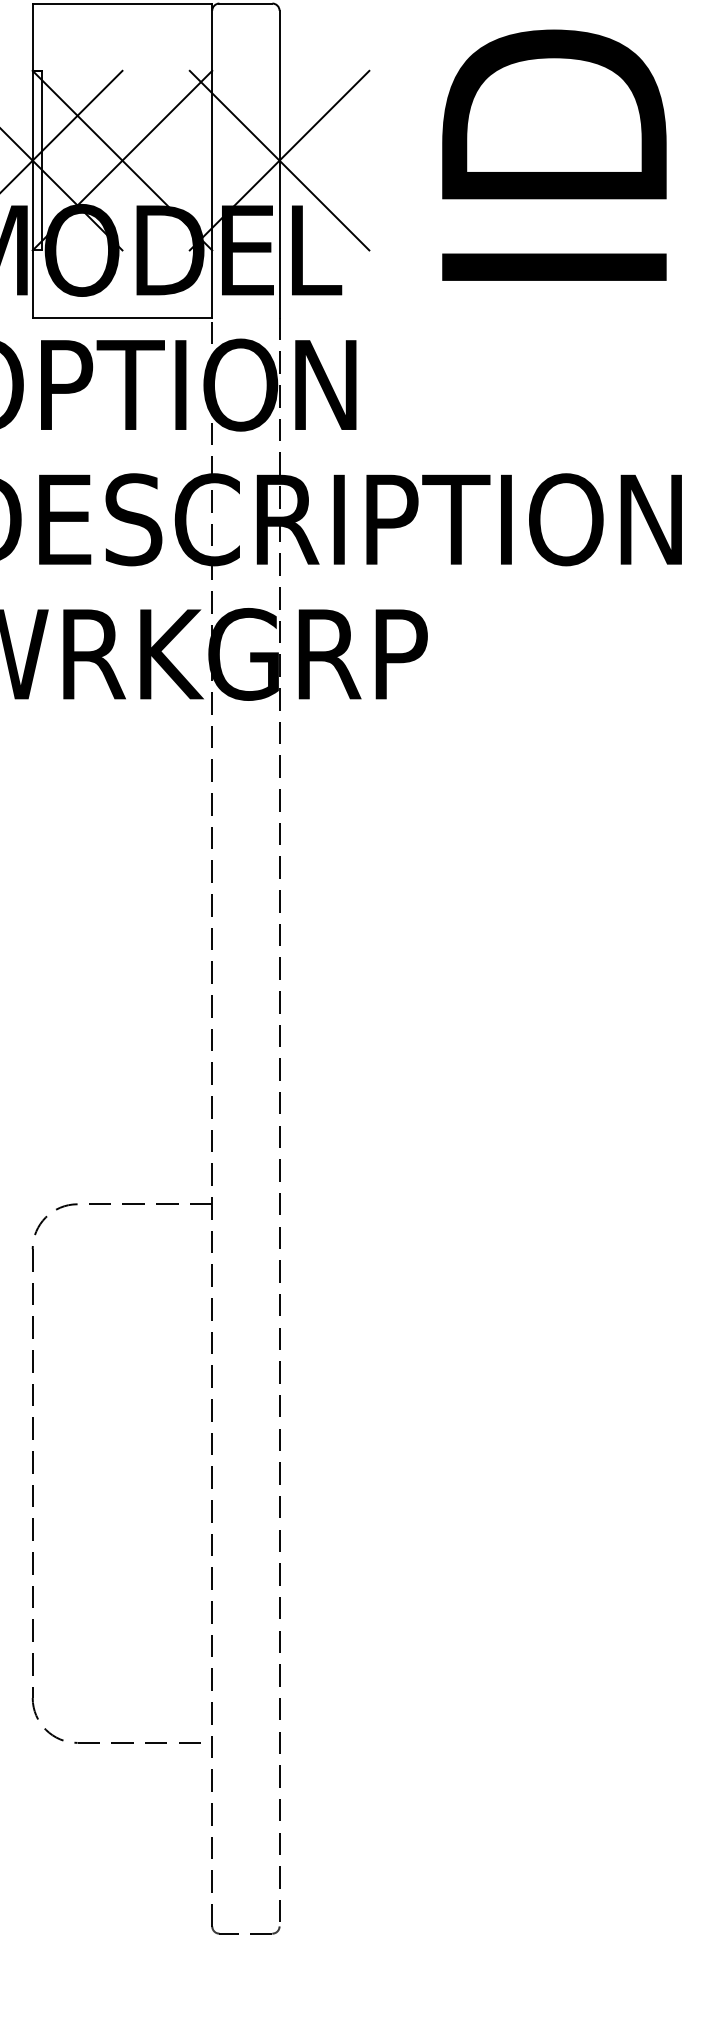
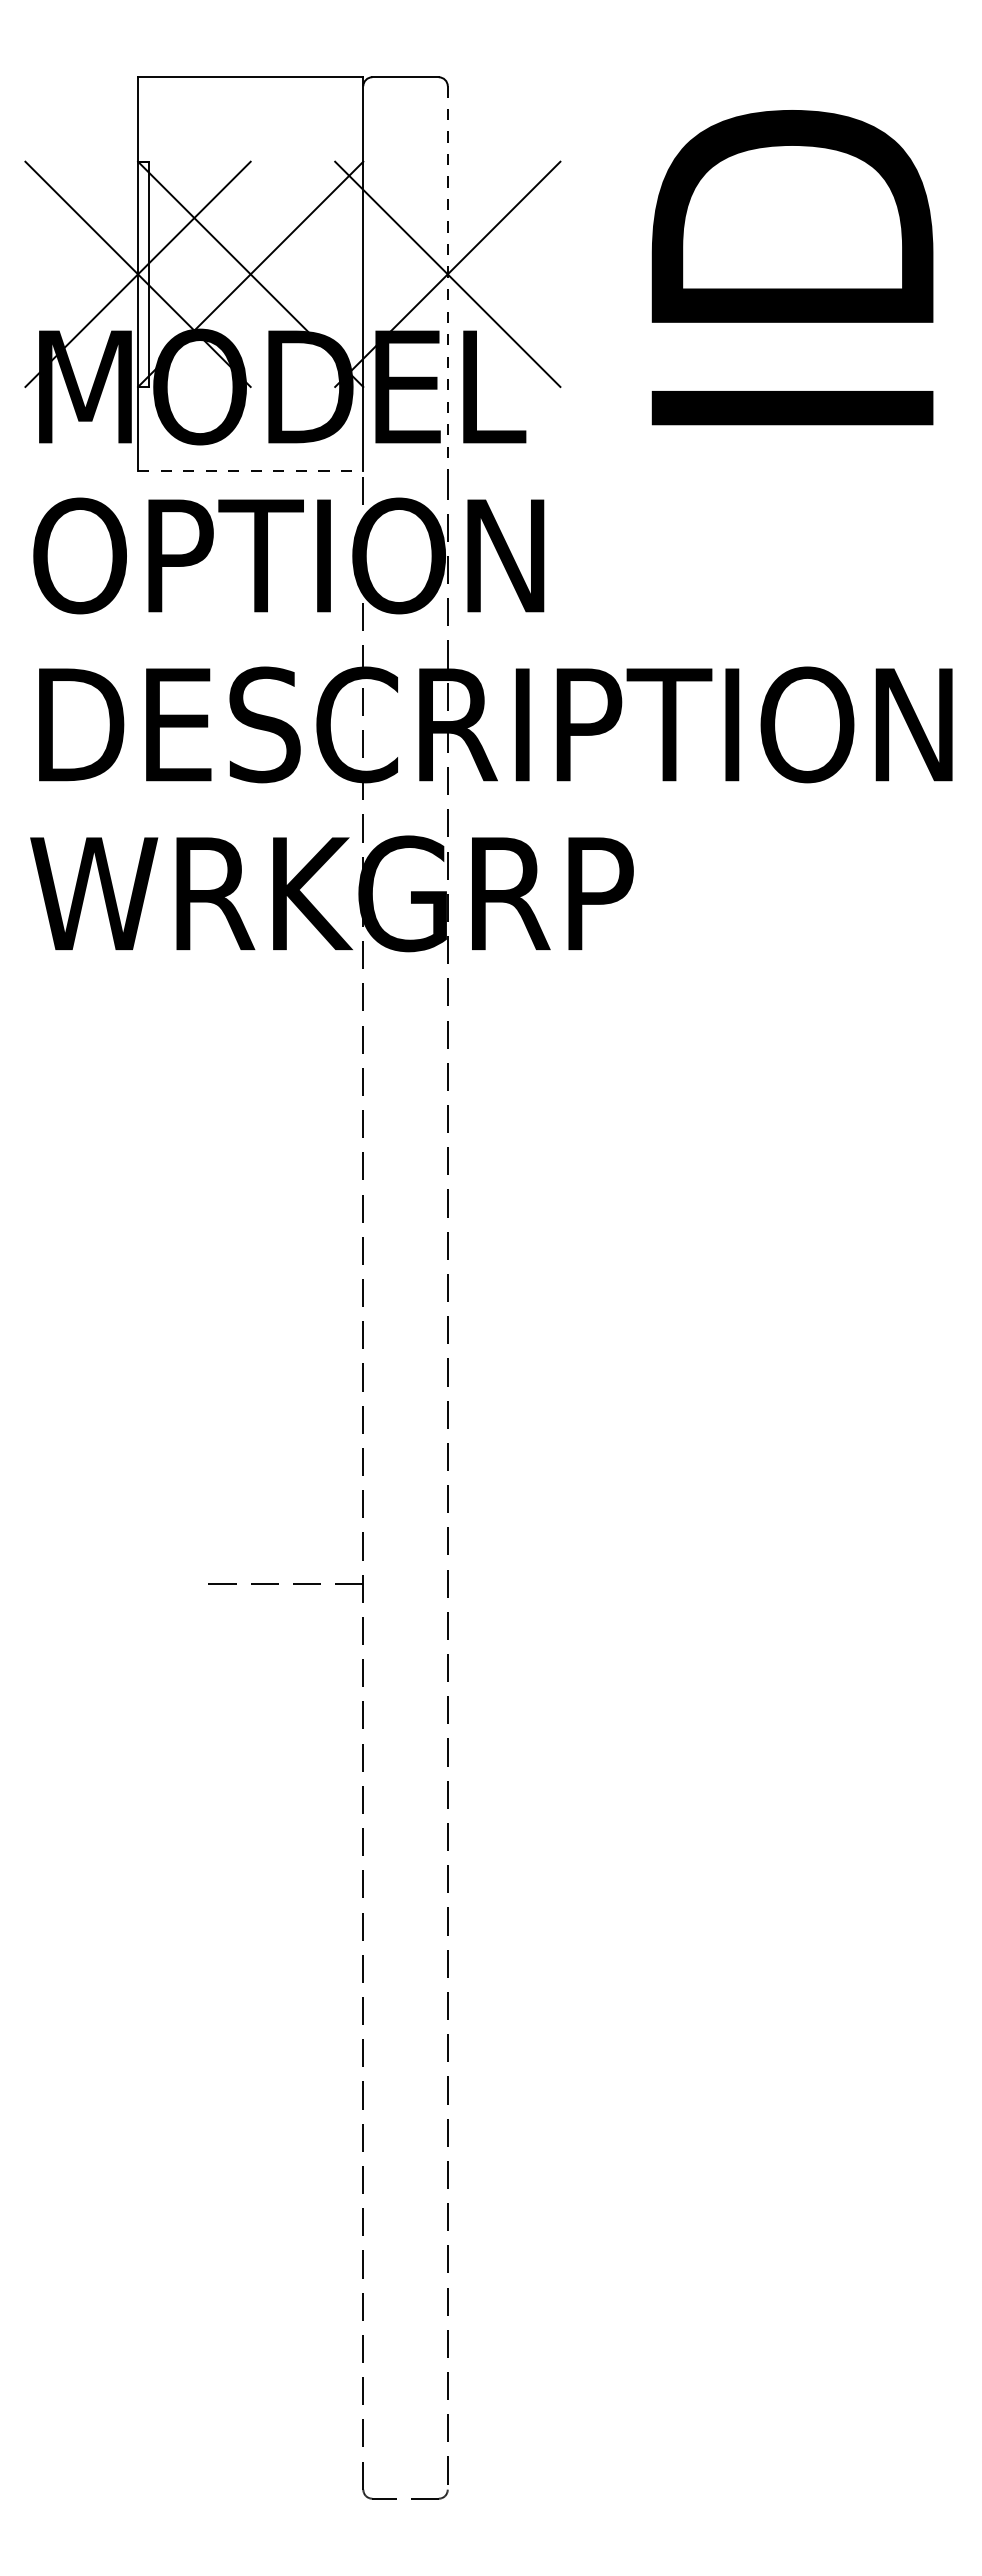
line: (279, 163) -> (447, 278), solid -> dashed
line: (122, 317) -> (250, 471), solid -> dashed
part: (33, 1473) -> (138, 1921), removed

